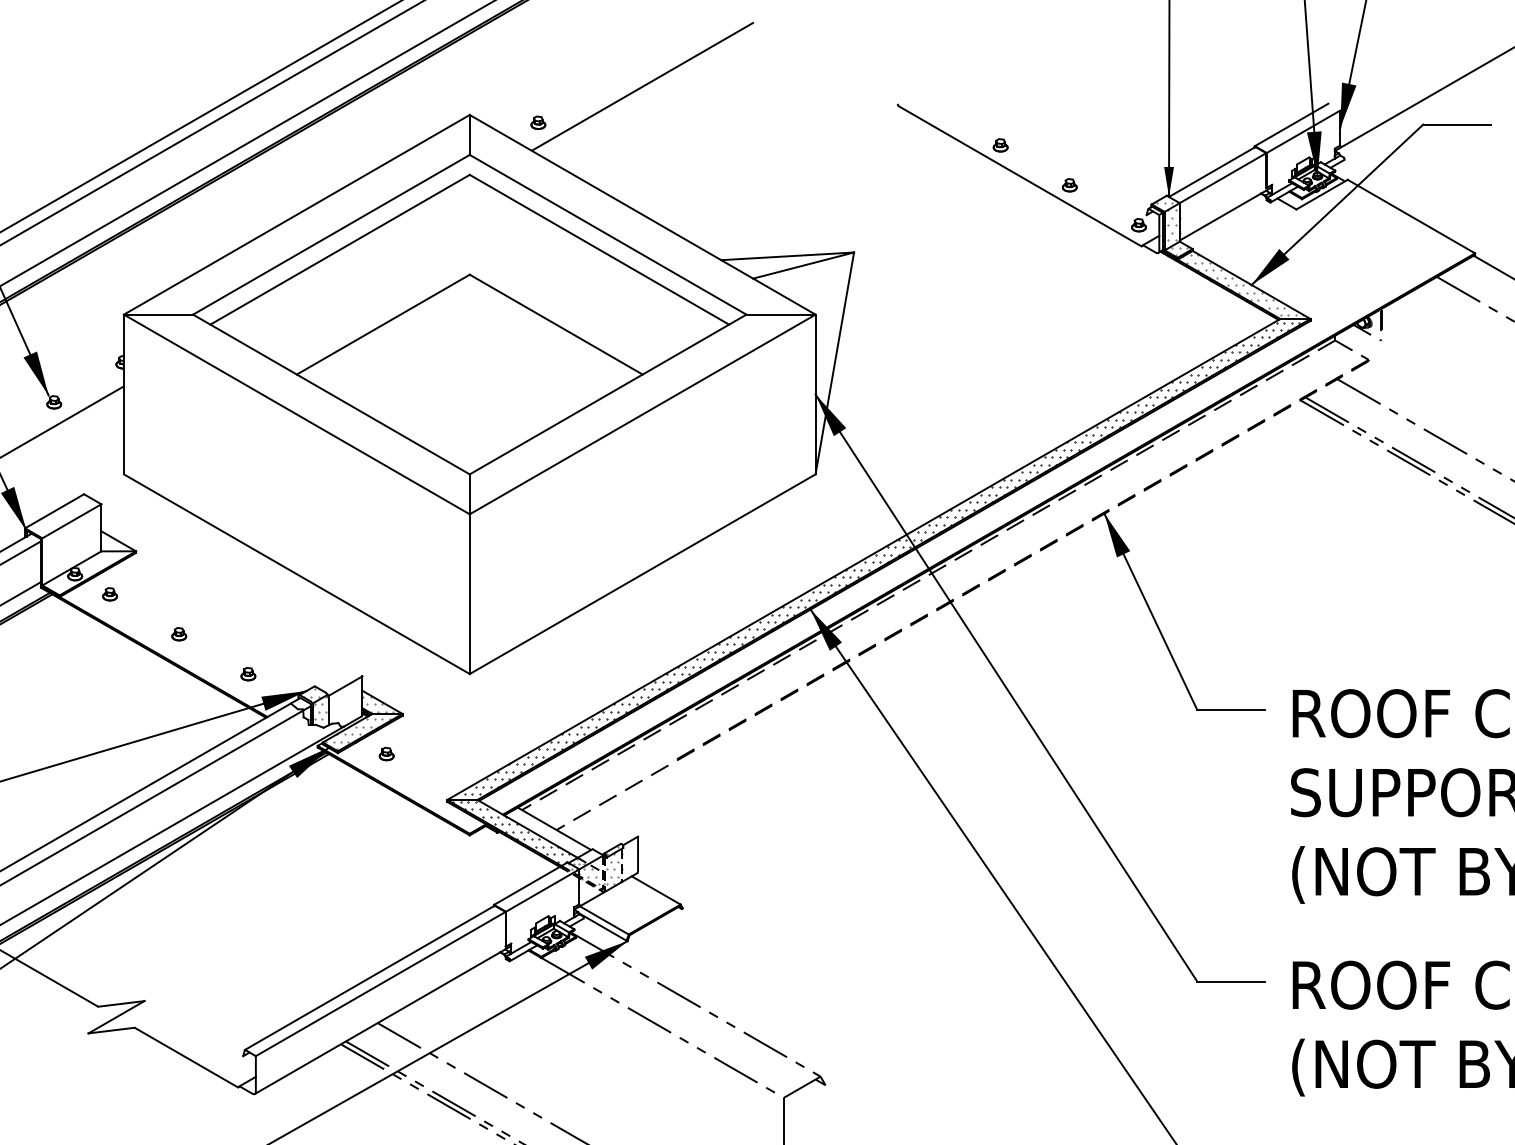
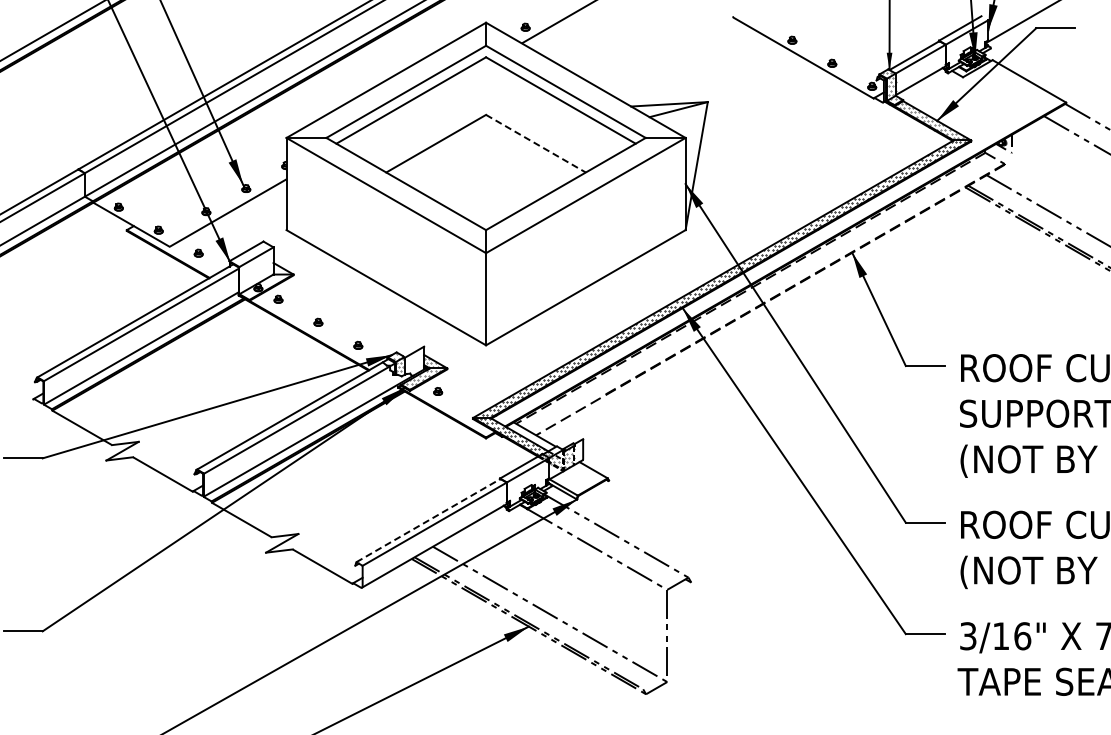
line: (555, 324) -> (535, 143), solid -> dashed
line: (369, 977) -> (428, 520), solid -> dashed

